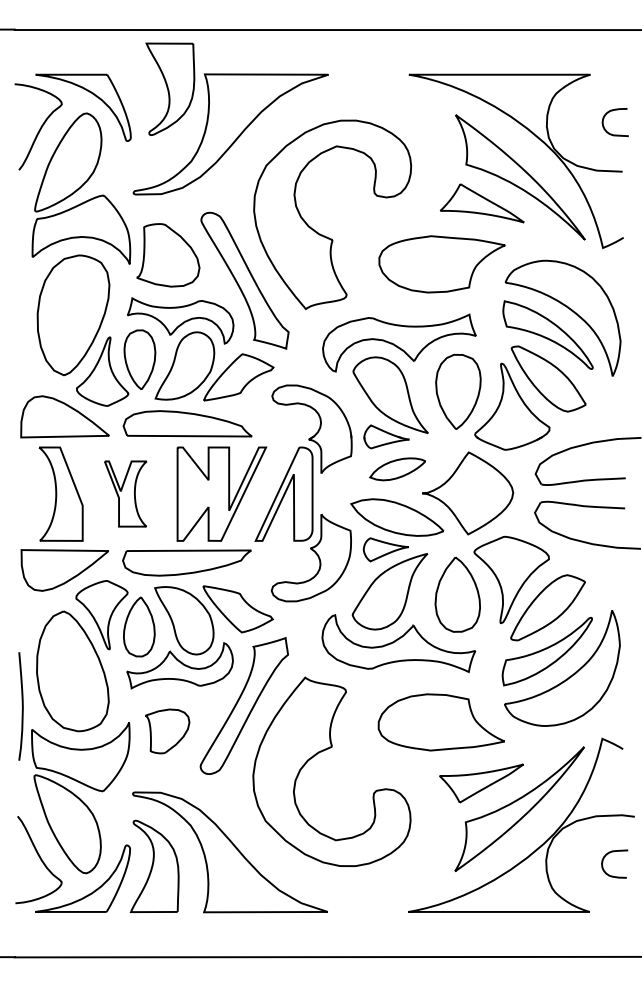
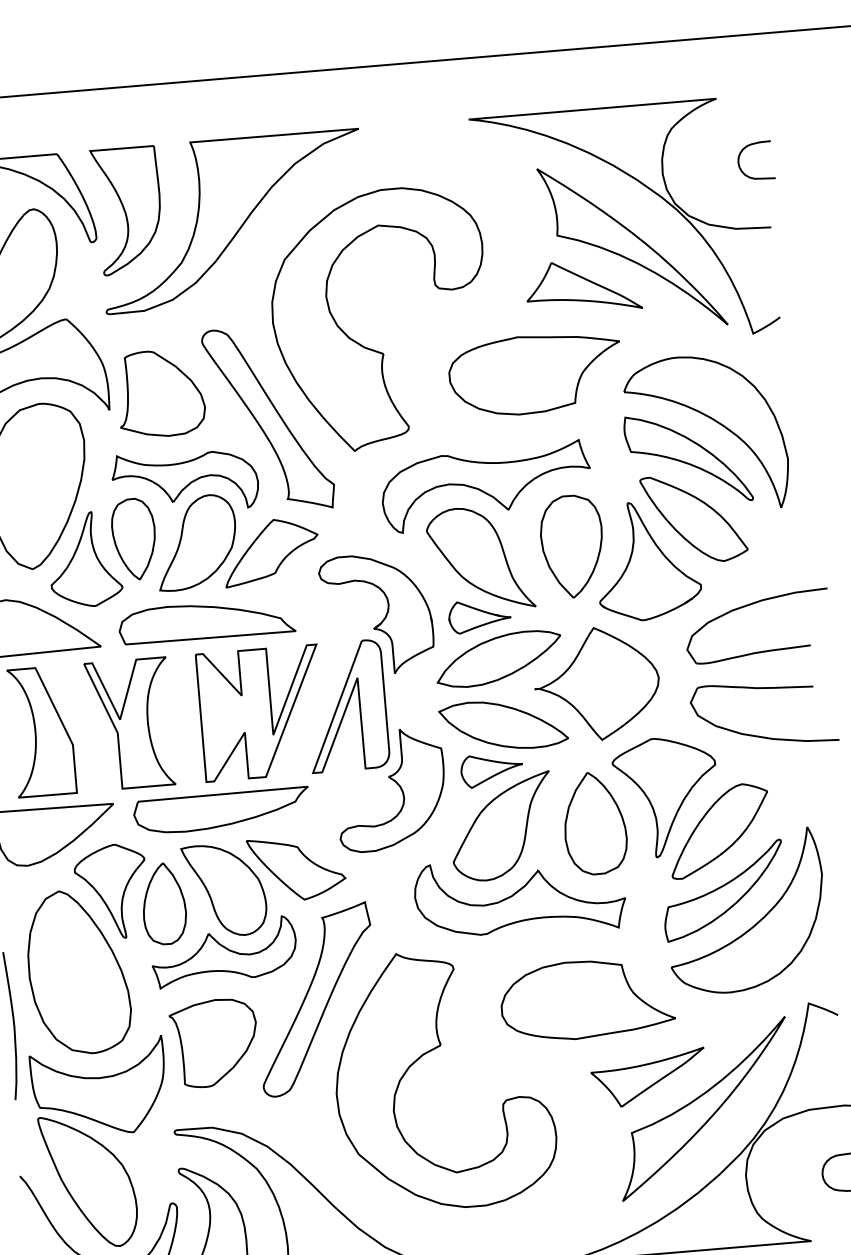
part: (170, 88) -> (128, 209), moved
part: (397, 469) -> (498, 659), size x1.67
part: (125, 493) -> (129, 723), size x1.43
part: (167, 731) -> (214, 1043), size x1.43

